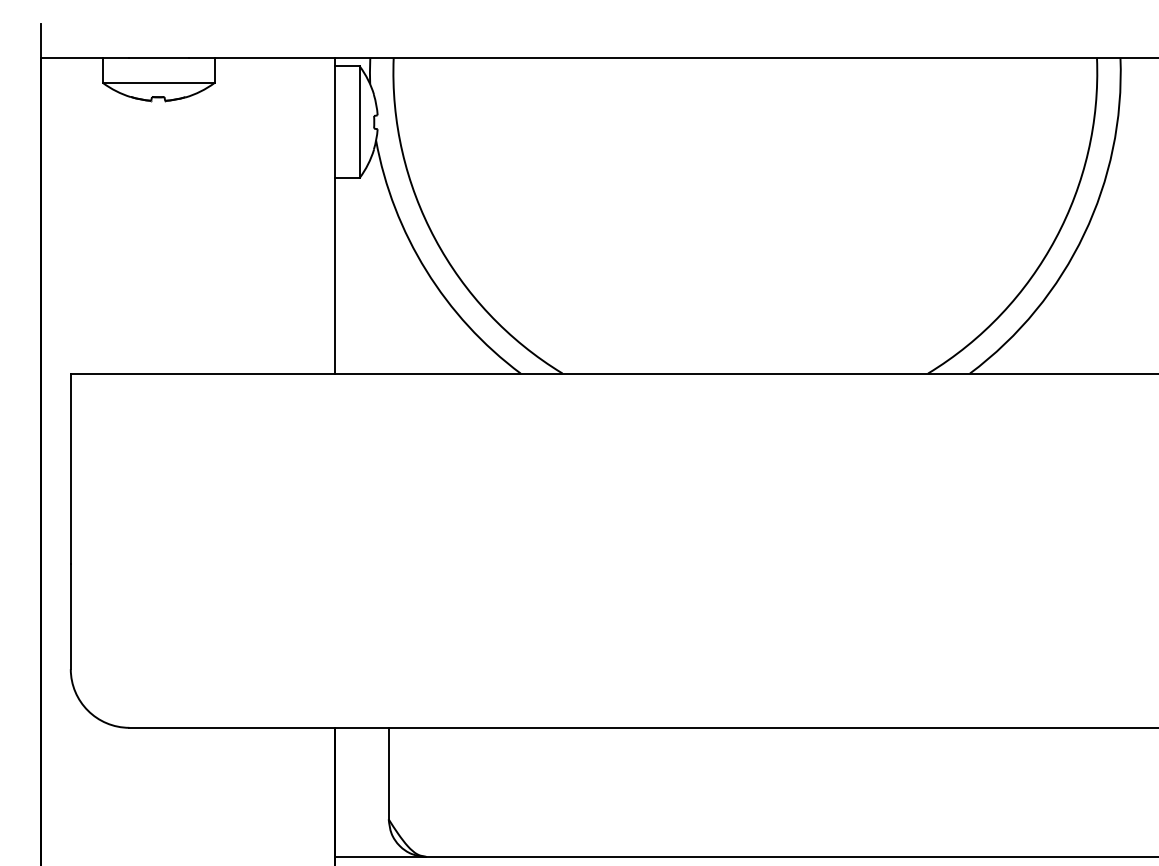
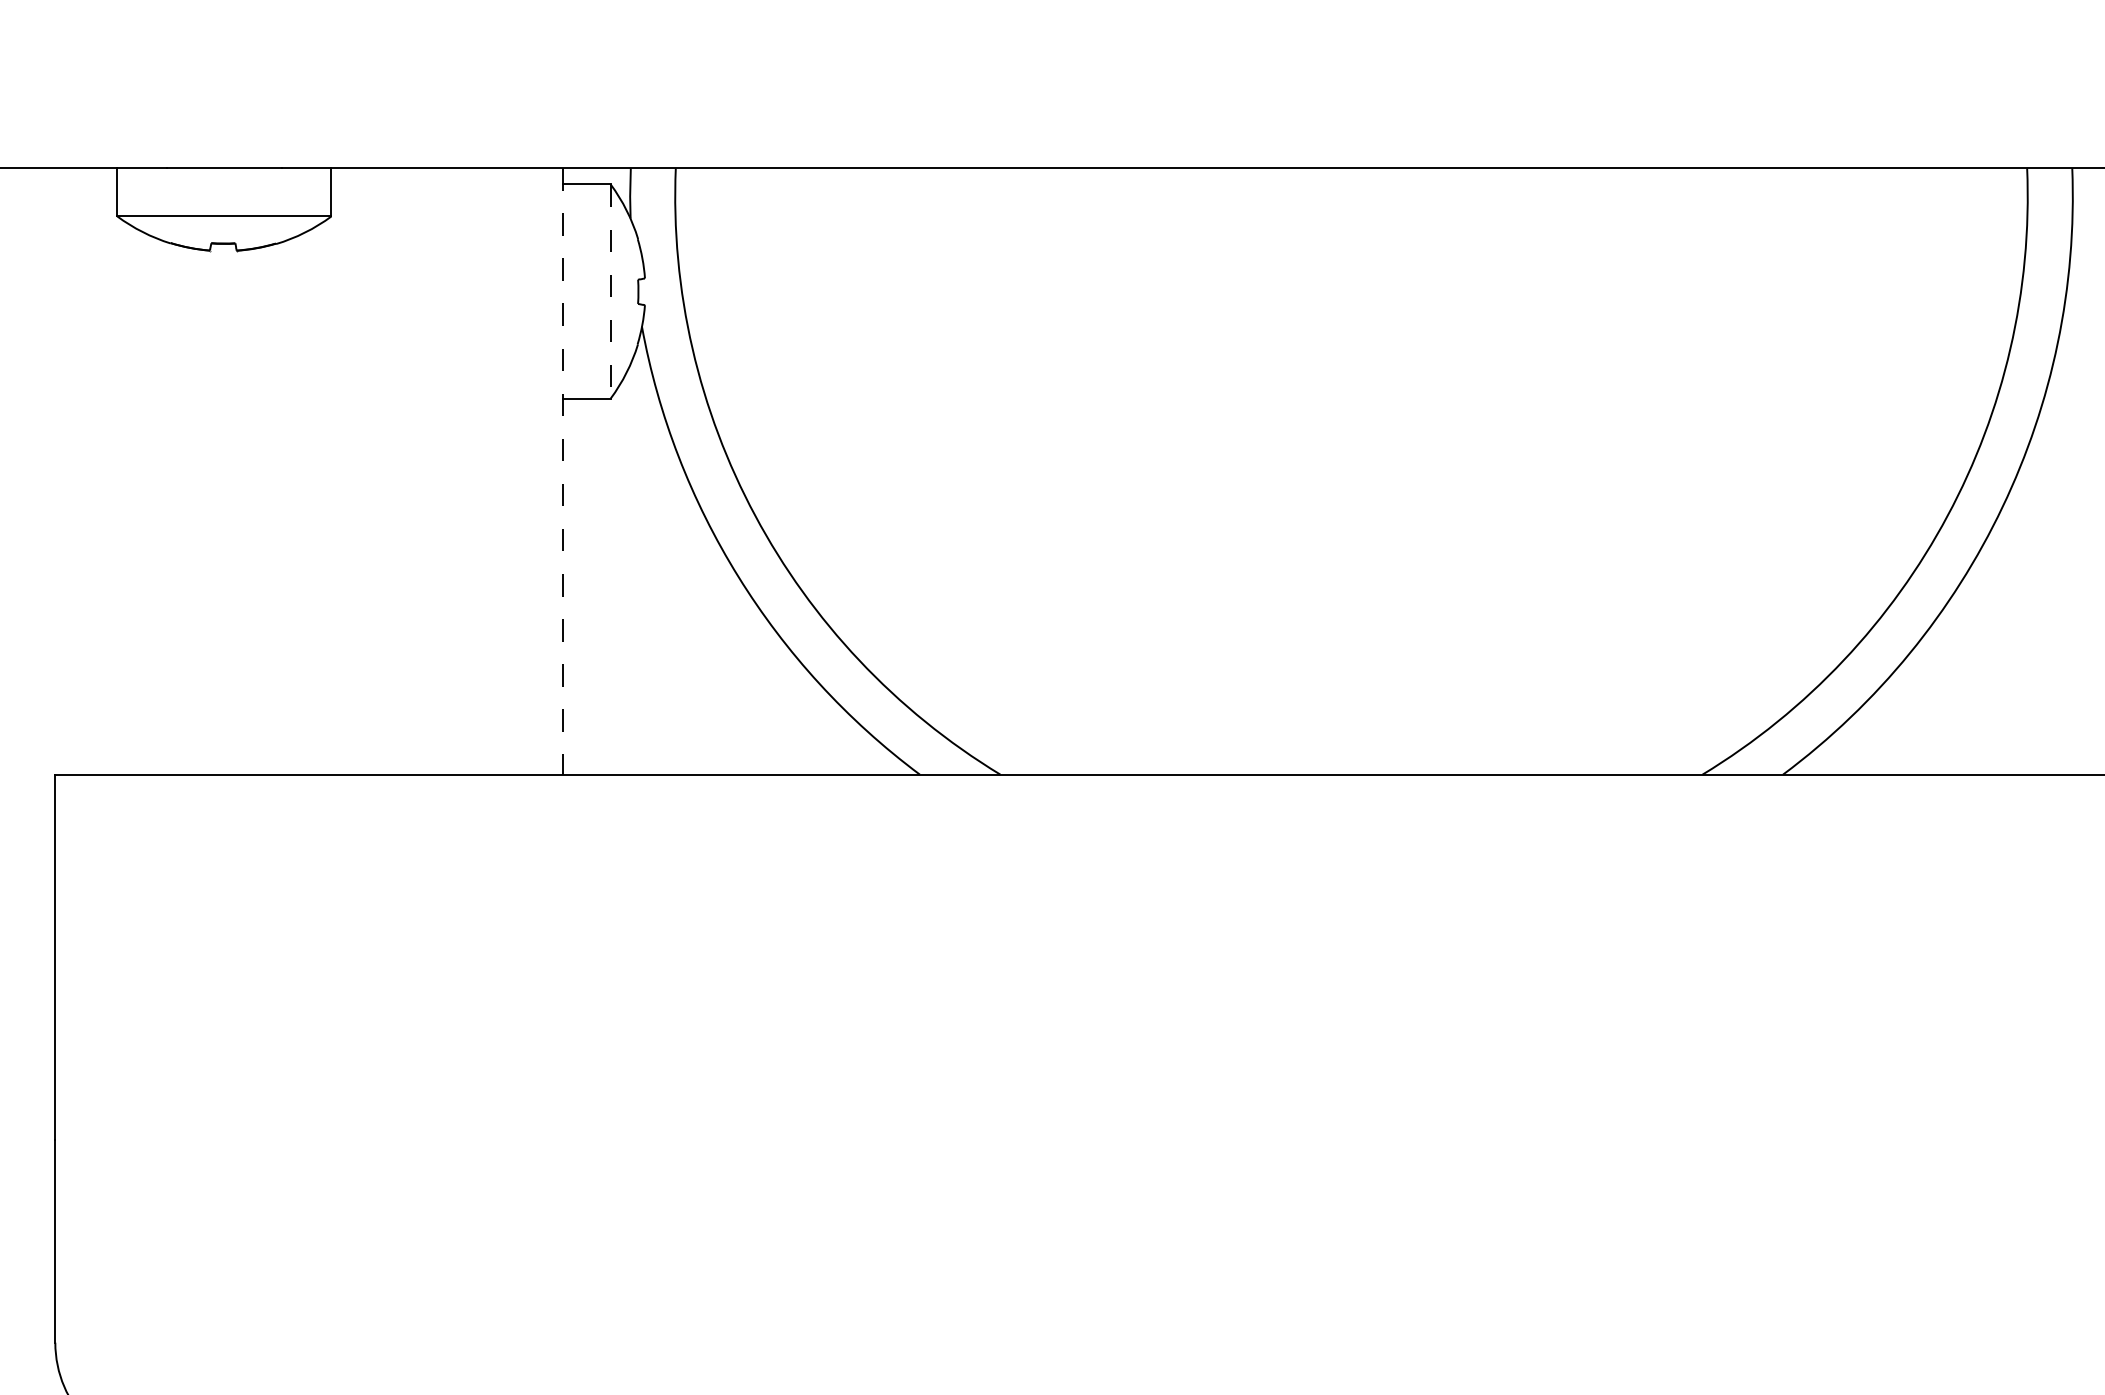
line: (359, 122) -> (610, 292), solid -> dashed
line: (334, 215) -> (562, 470), solid -> dashed

